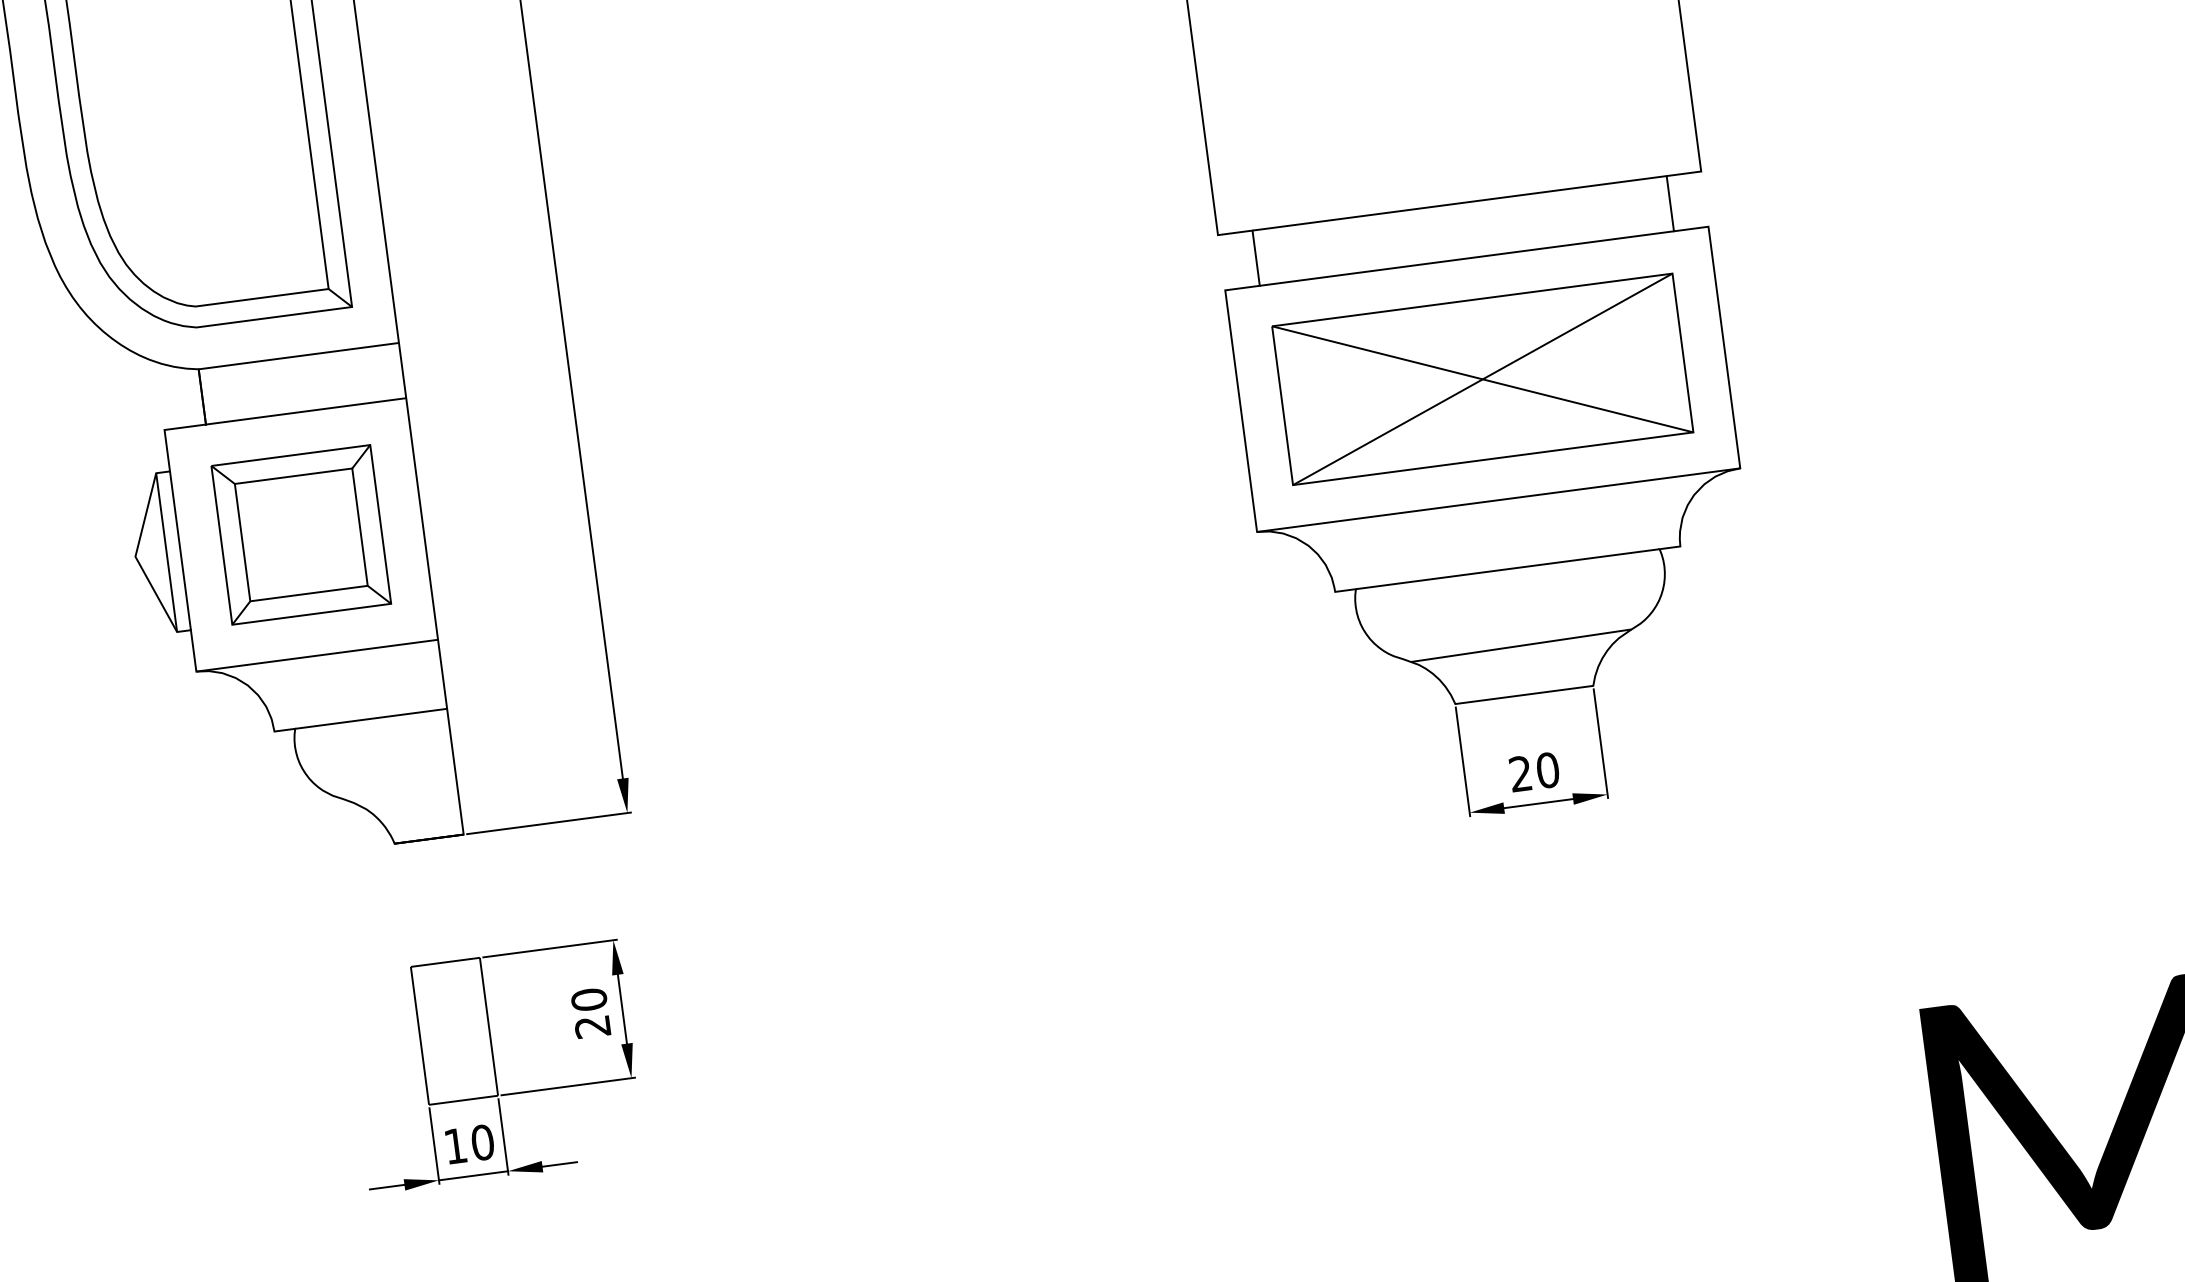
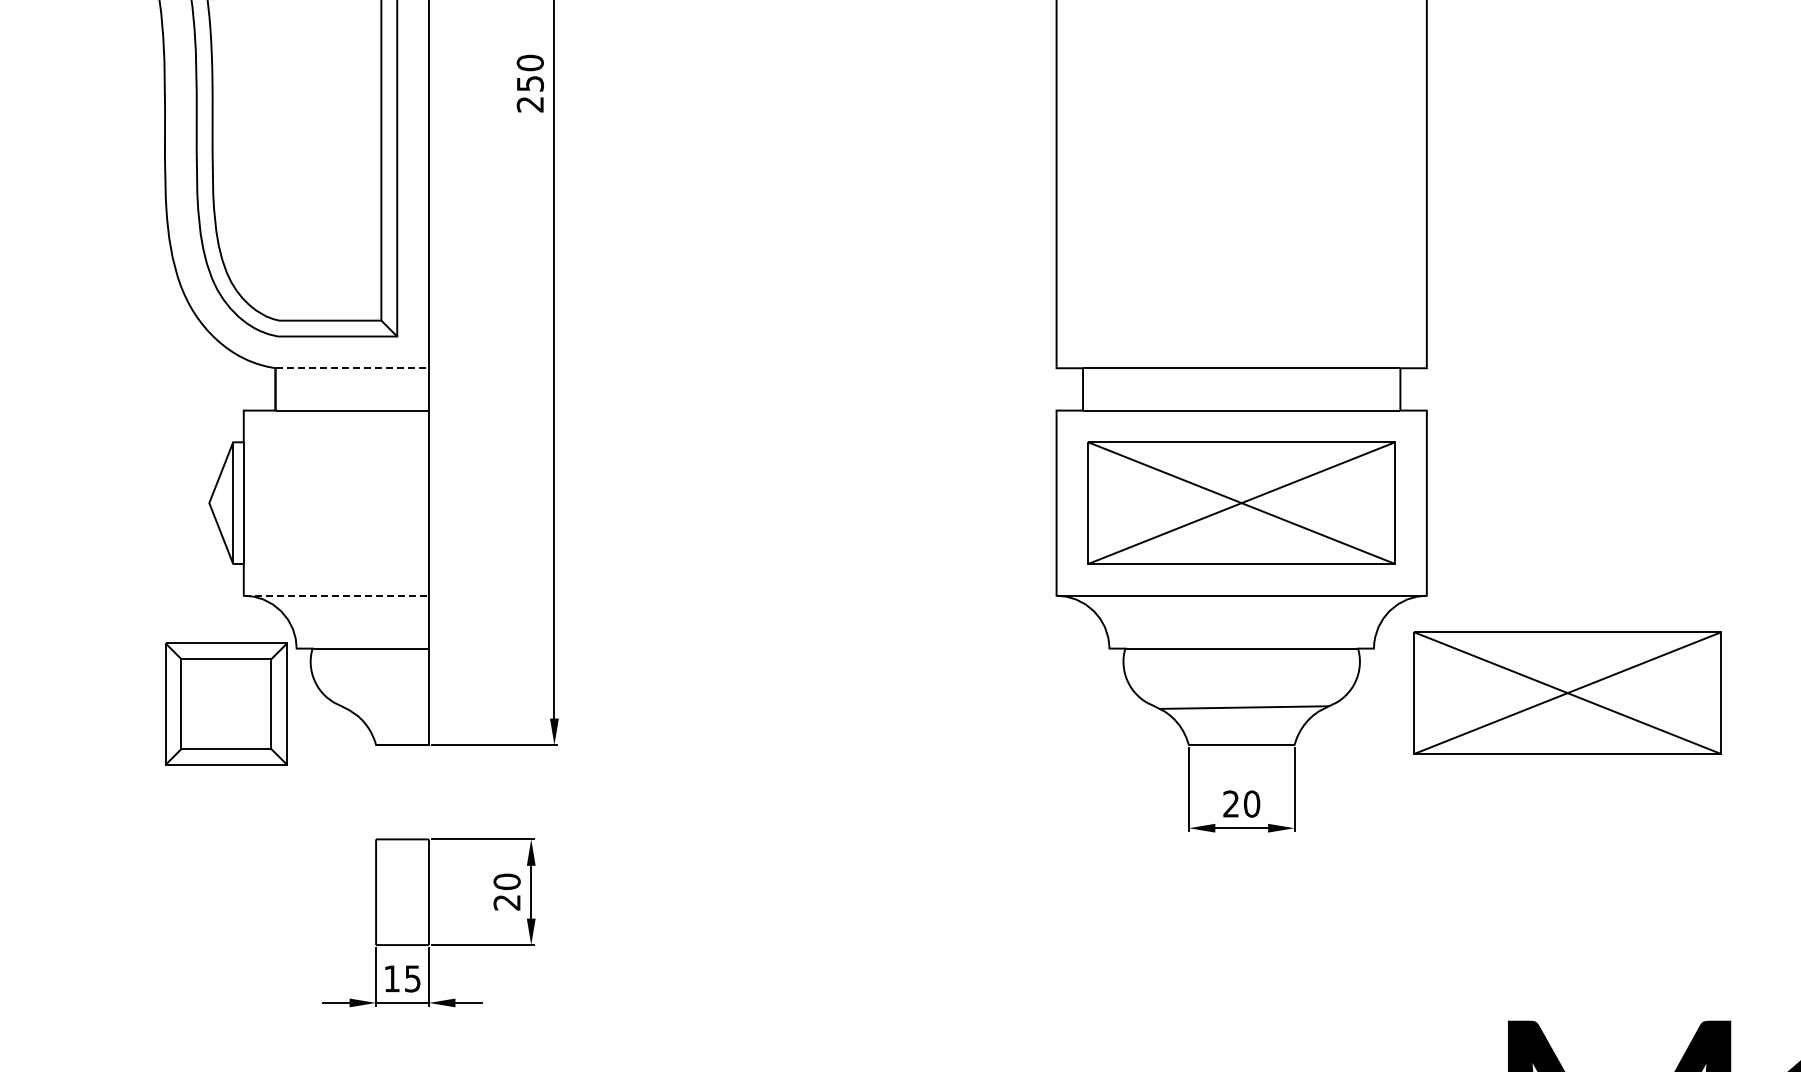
line: (299, 356) -> (352, 368), solid -> dashed
part: (301, 534) -> (226, 703), moved
part: (1940, 570) -> (1567, 692), added
line: (317, 655) -> (336, 595), solid -> dashed
text: (482, 1142) -> (412, 978), 10 -> 15

